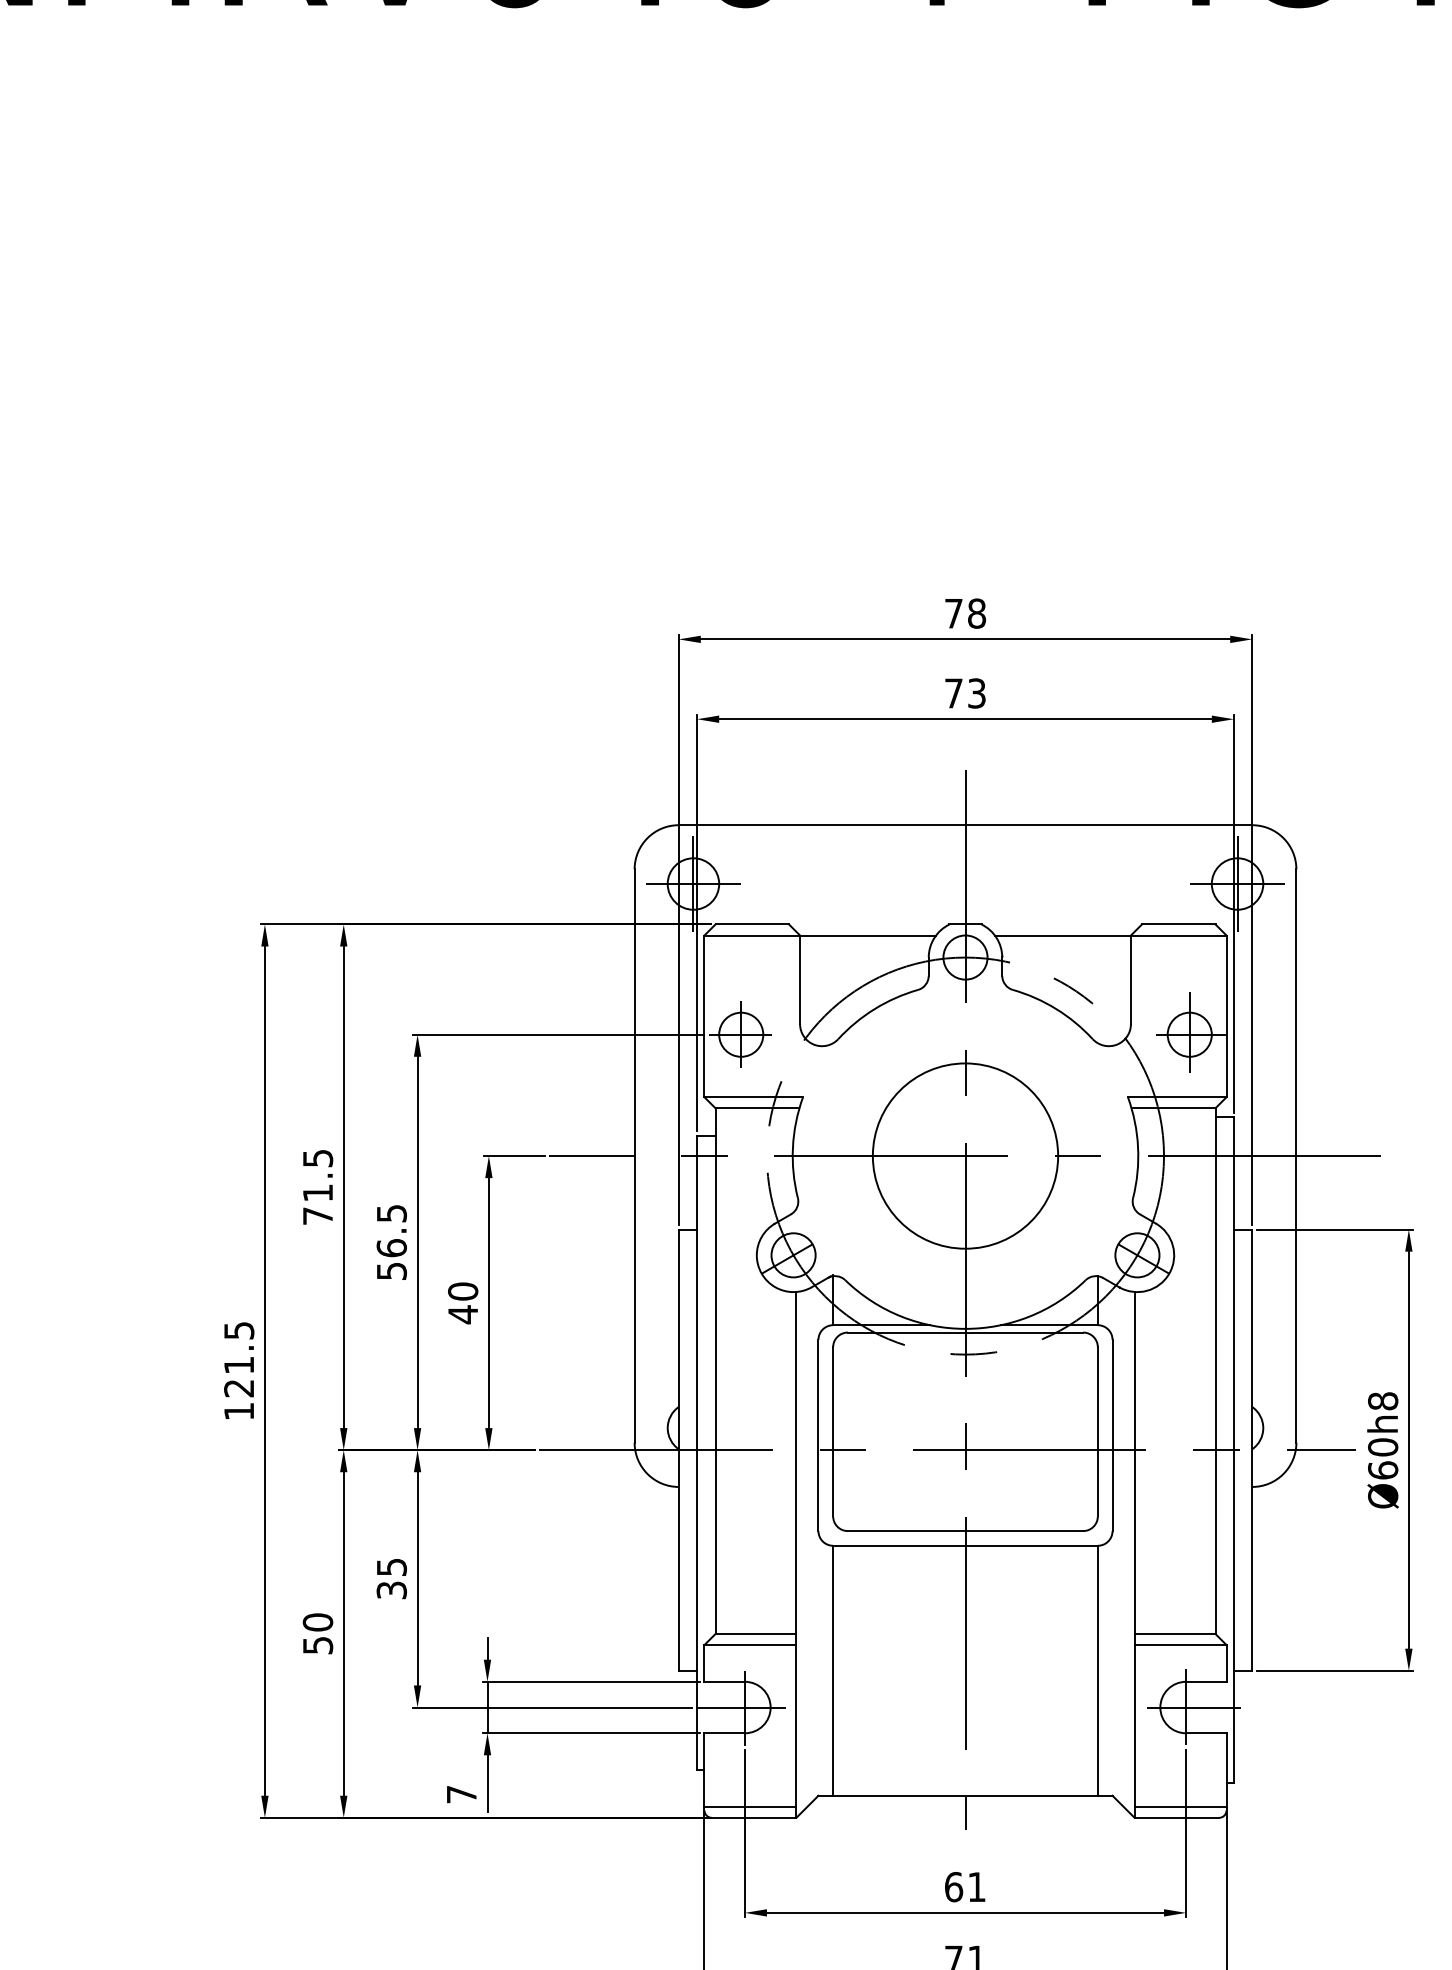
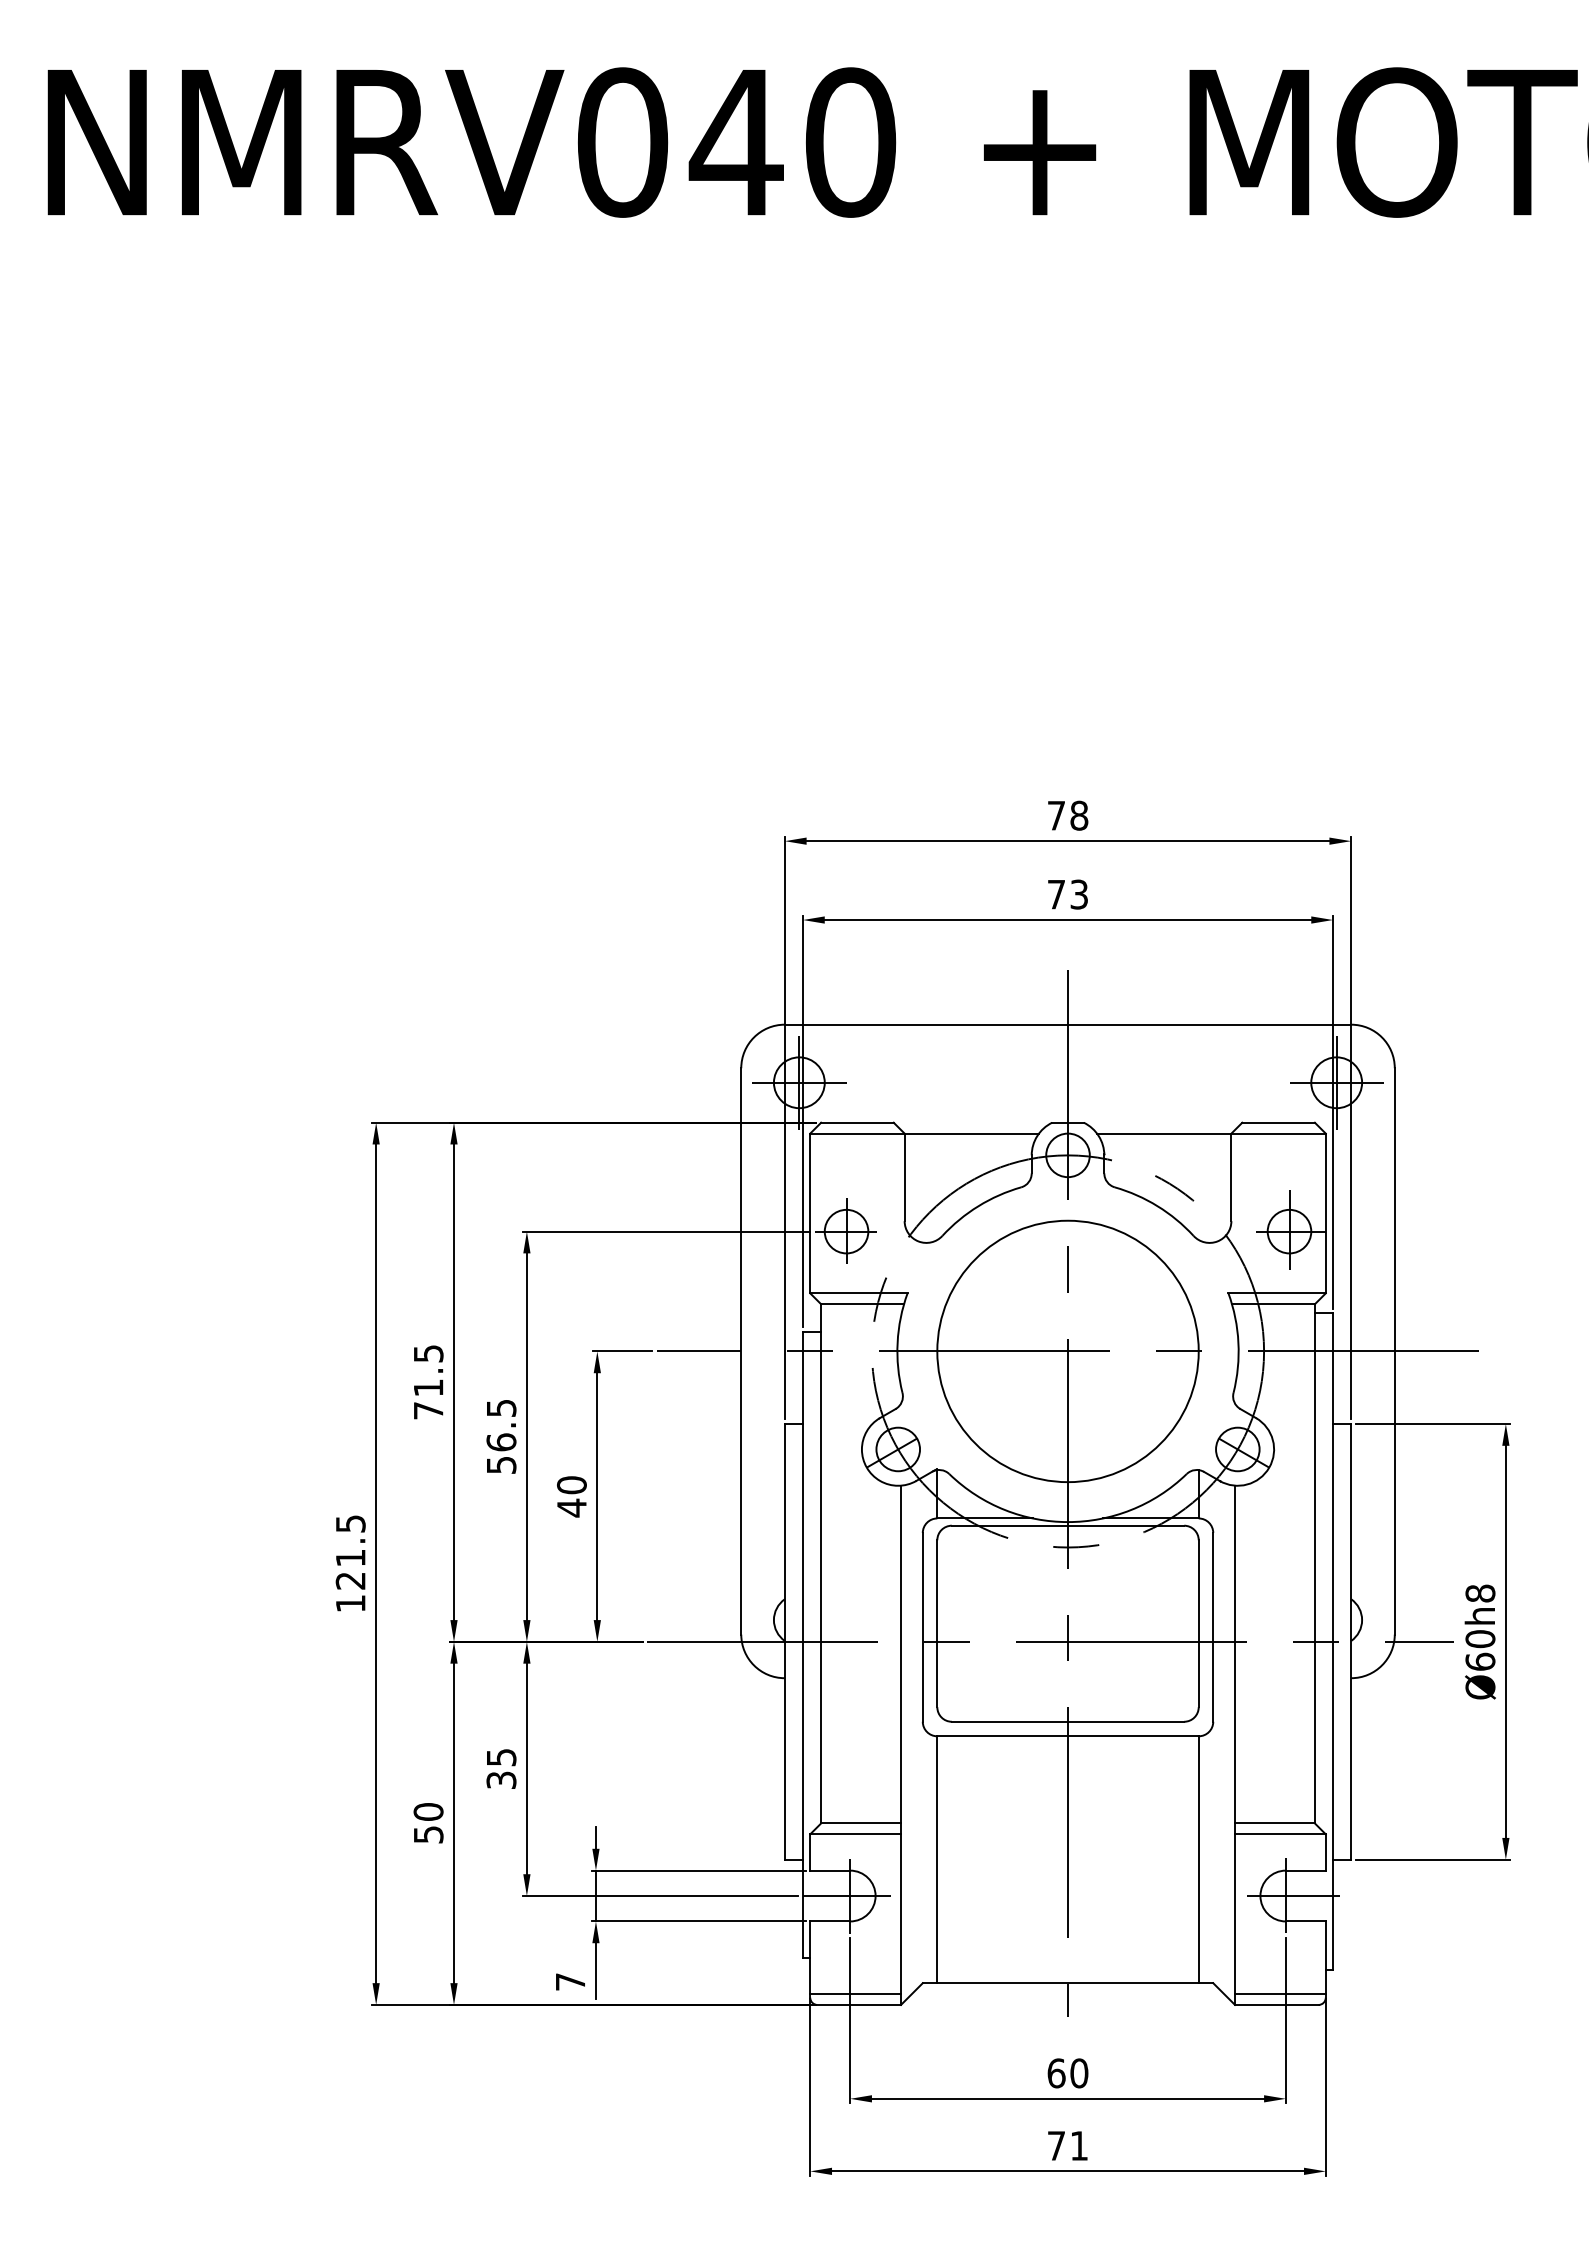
circle: (964, 1156) -> (1067, 1351), size x1.43
text: (977, 1887) -> (1079, 2073), 61 -> 60

